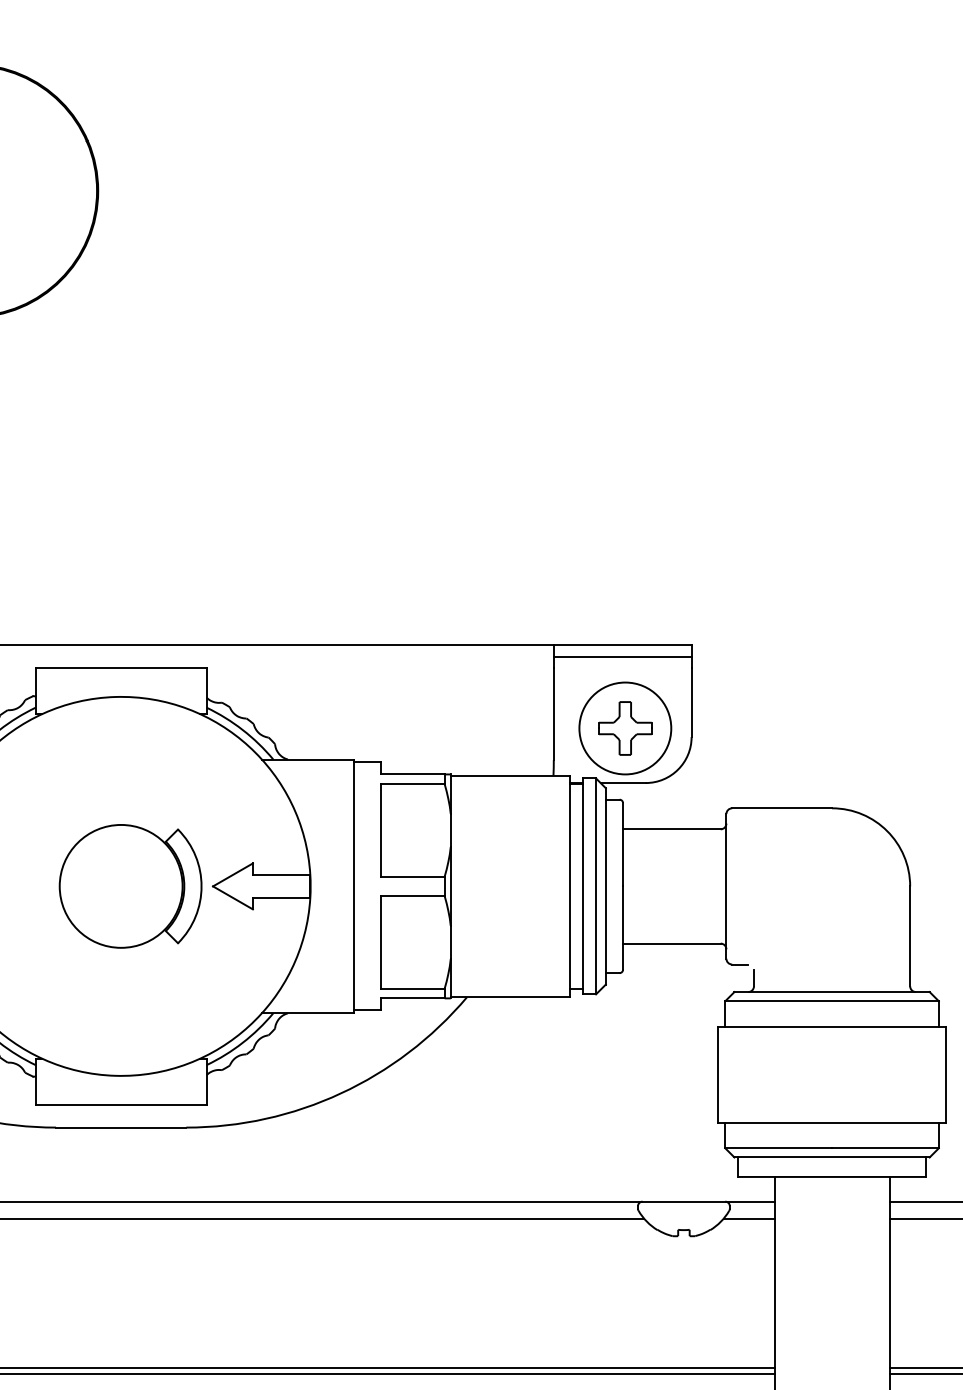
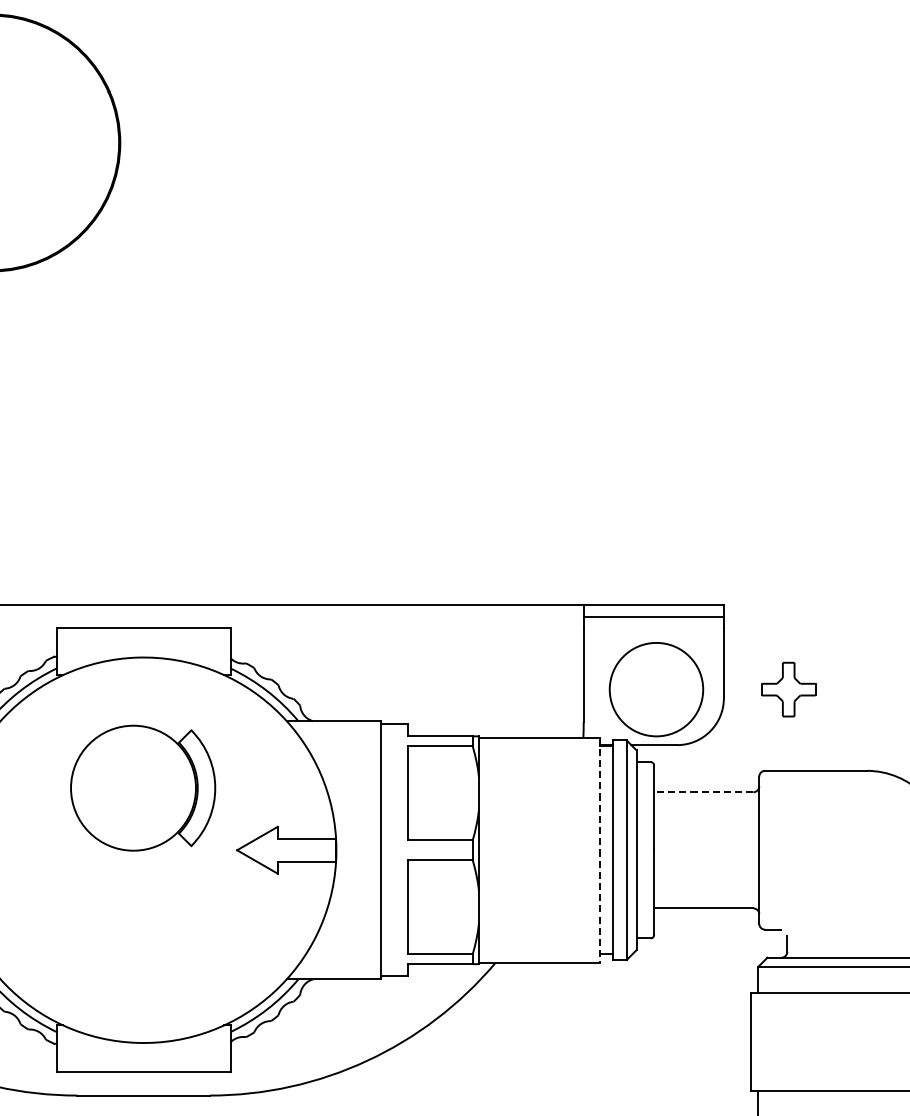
part: (625, 728) -> (788, 689), moved
line: (671, 829) -> (703, 792), solid -> dashed
part: (130, 886) -> (142, 788), moved
line: (570, 886) -> (600, 850), solid -> dashed

